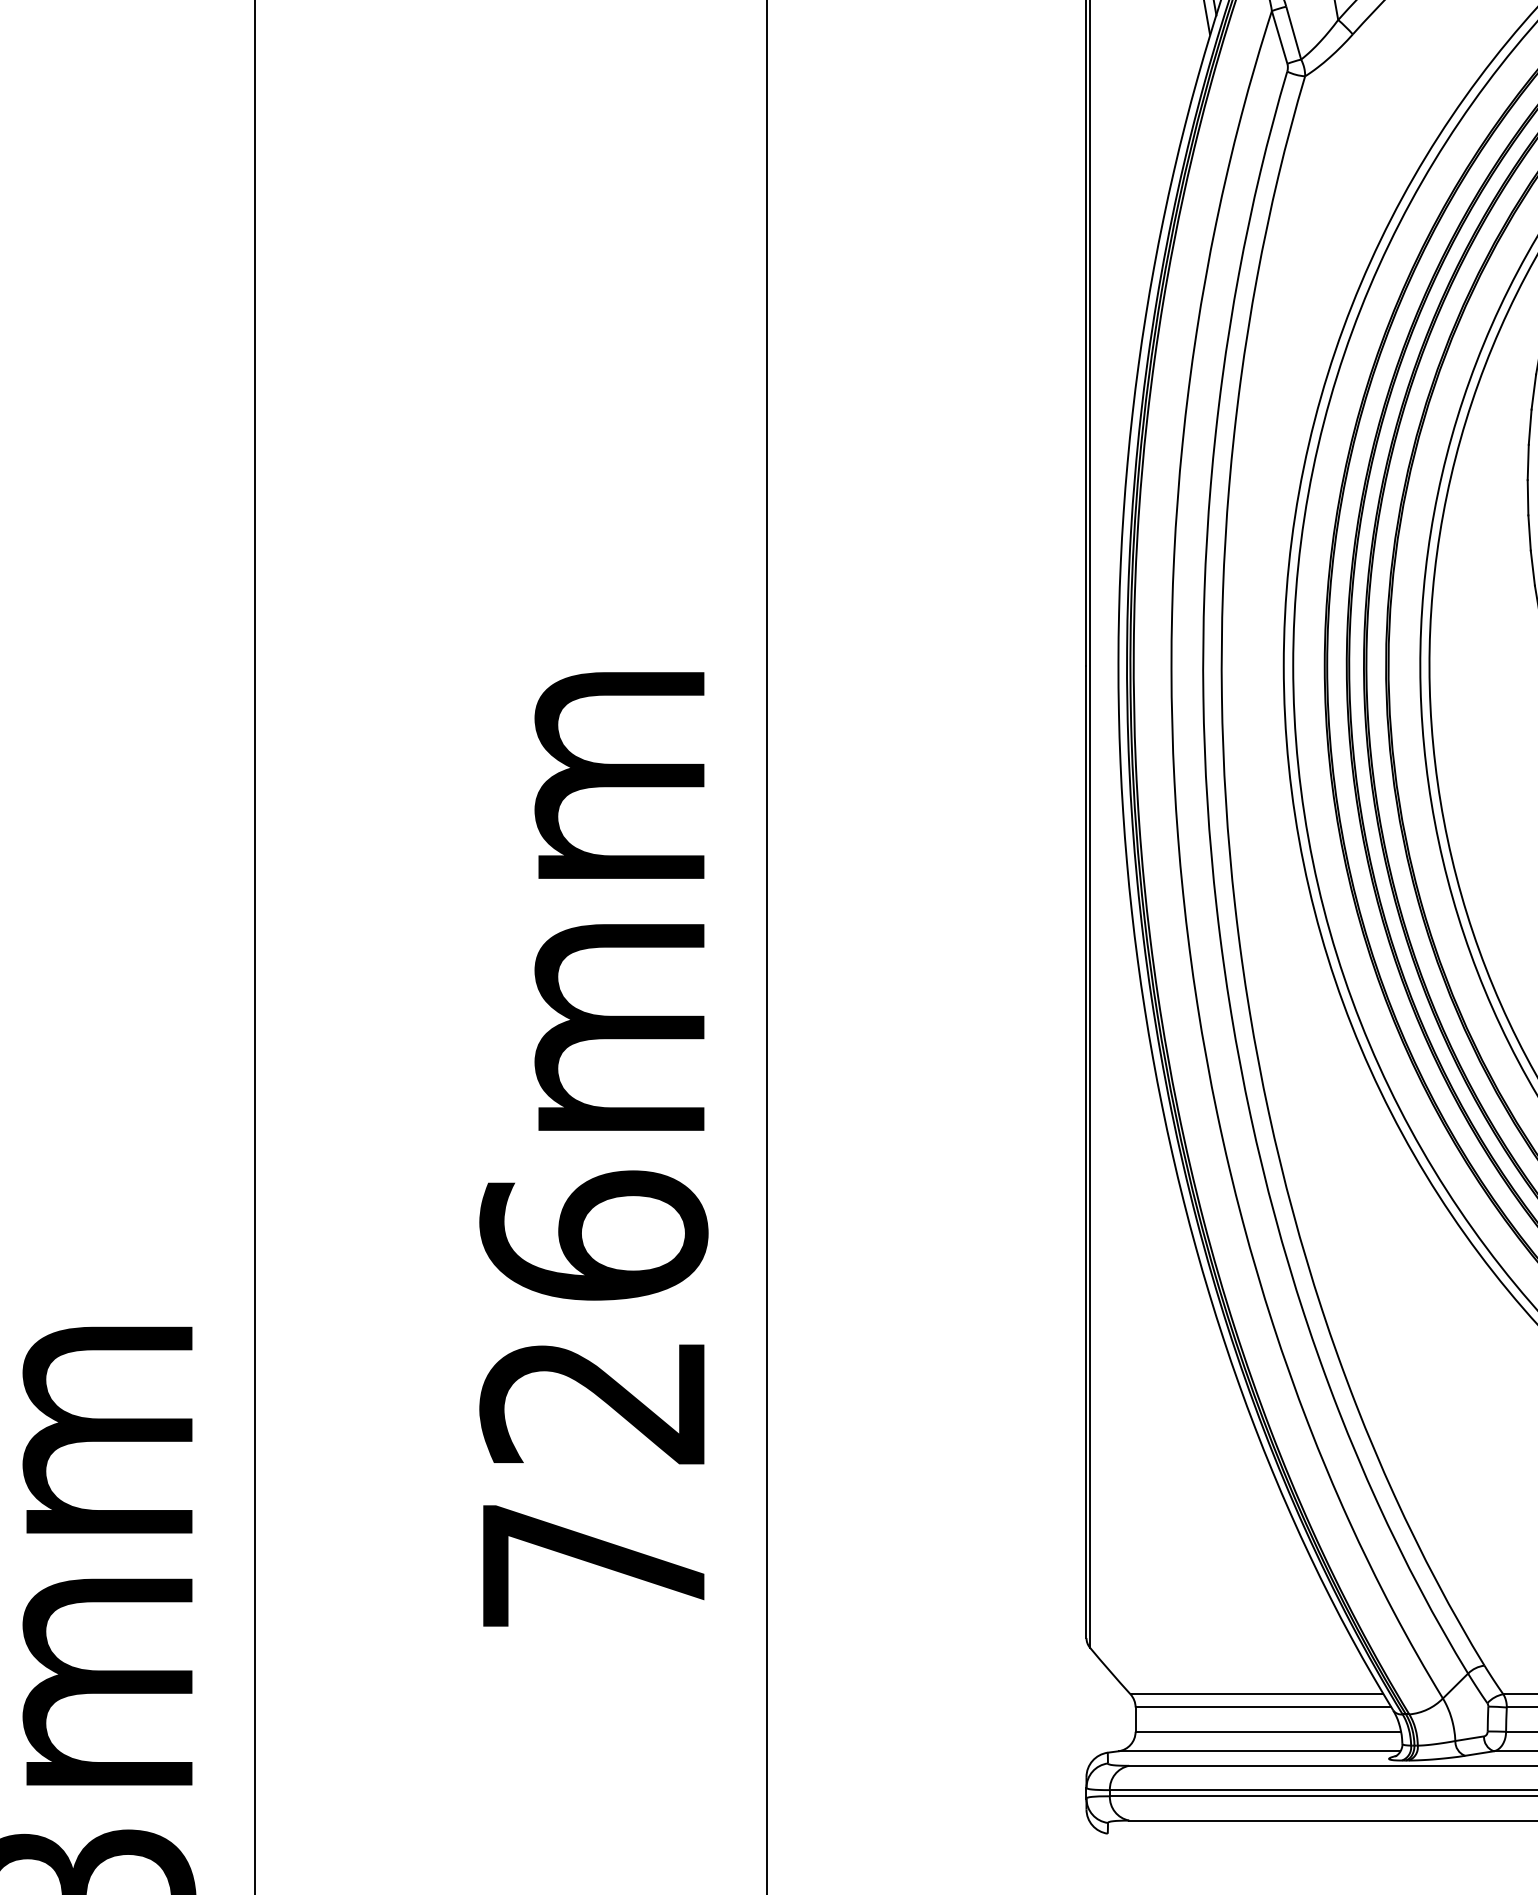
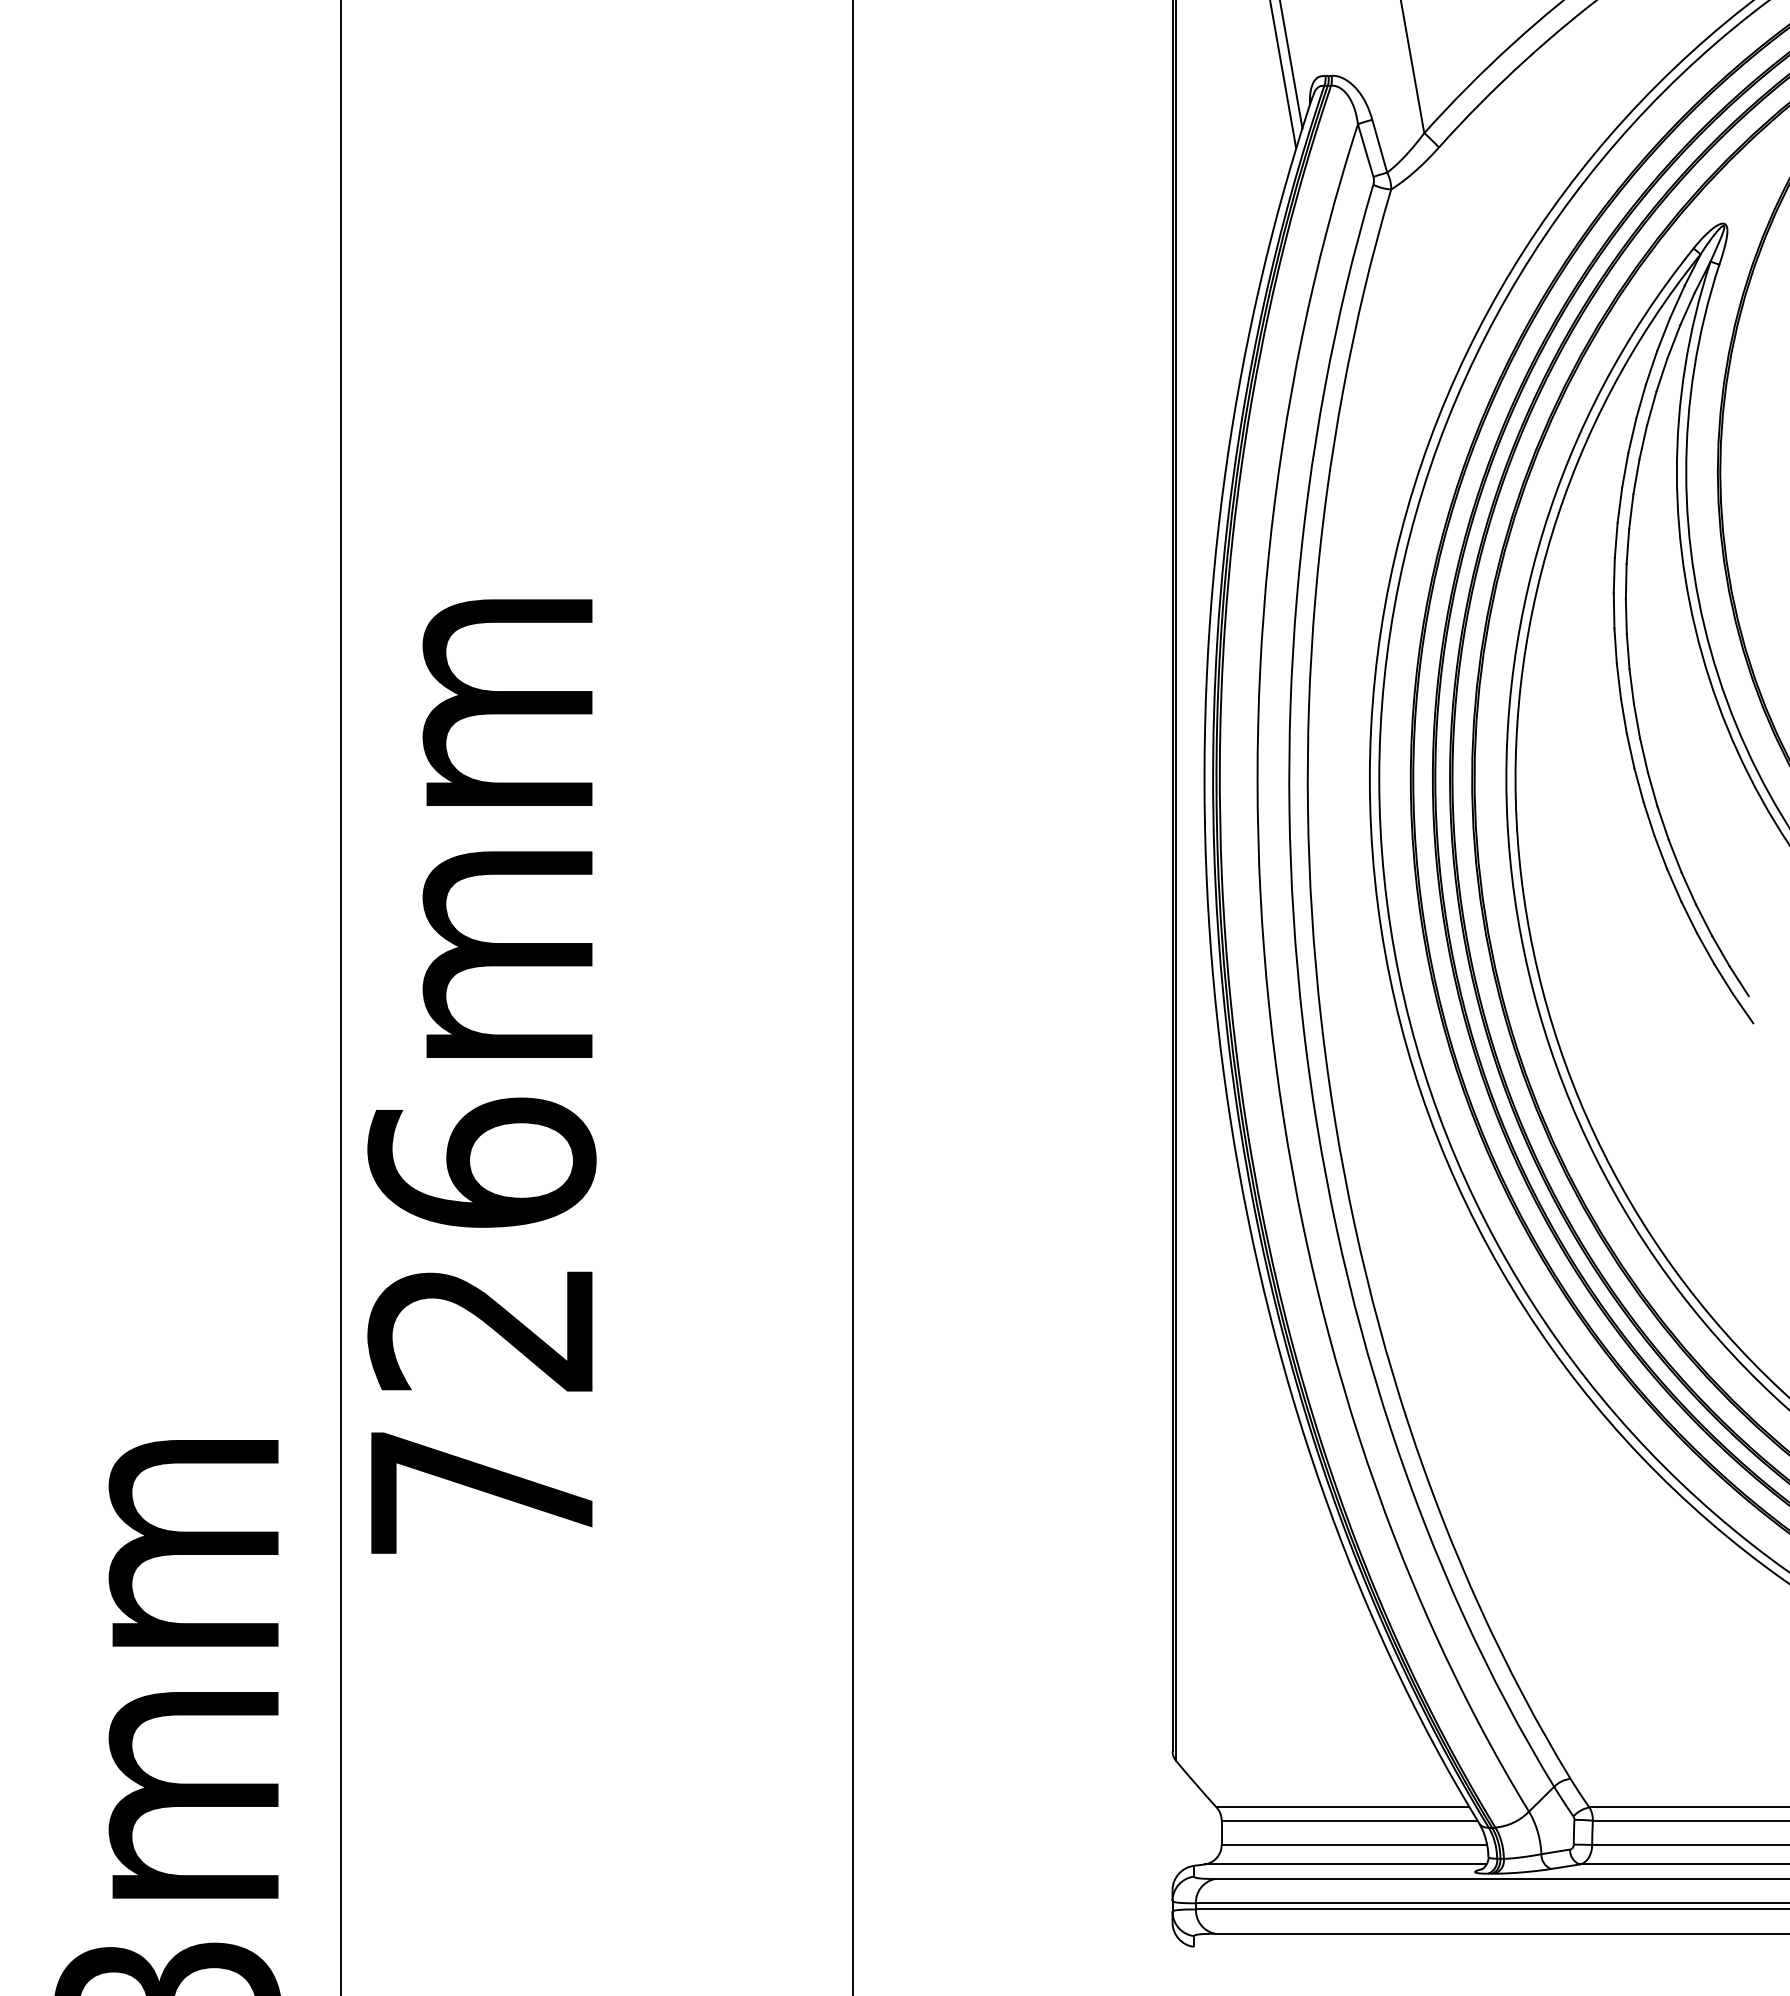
text: (593, 1149) -> (481, 1076), moved

